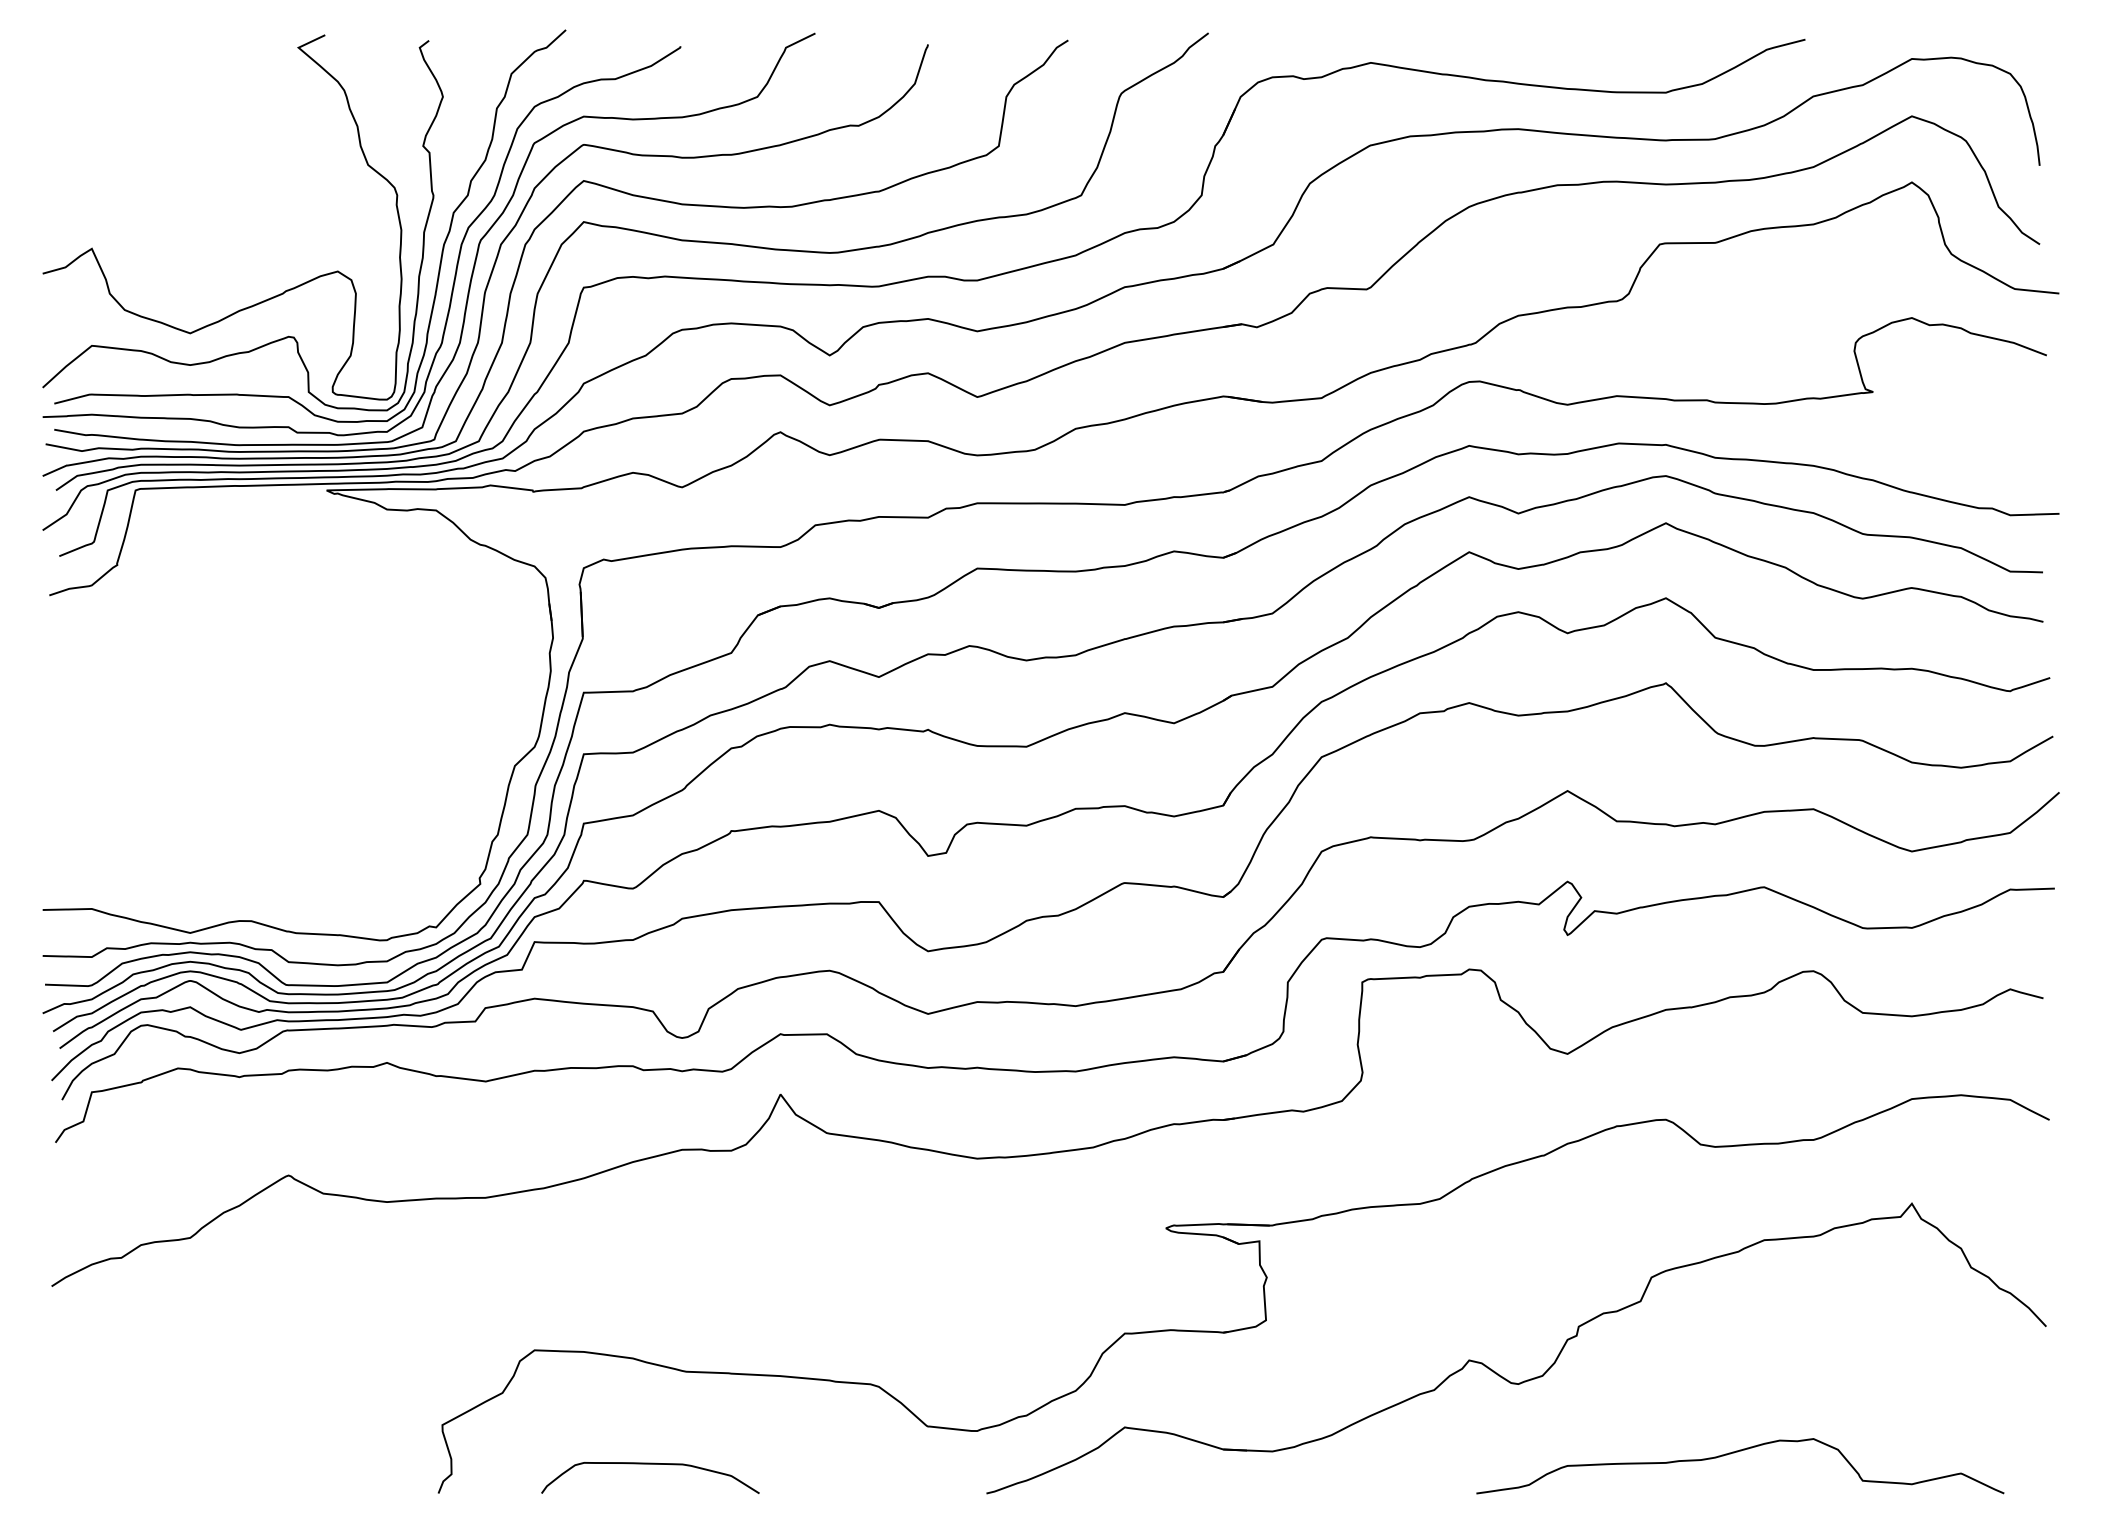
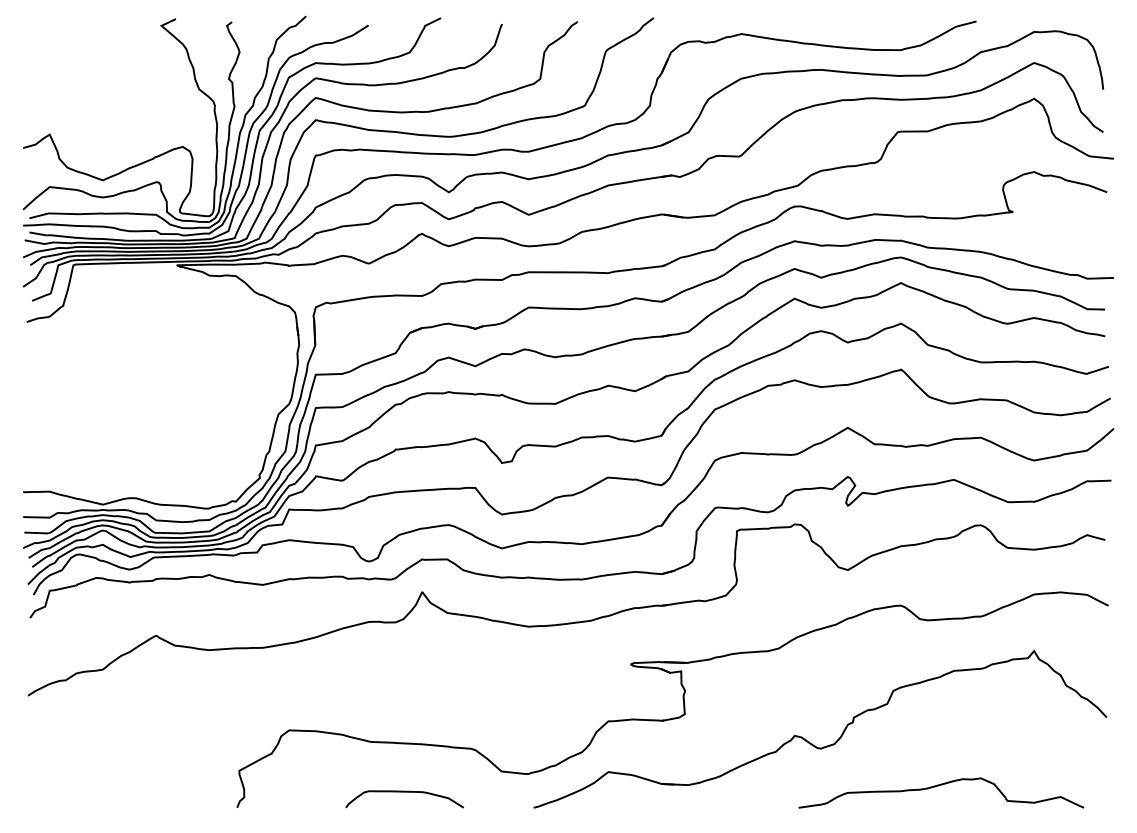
curve: (649, 1465) -> (404, 792), moved

